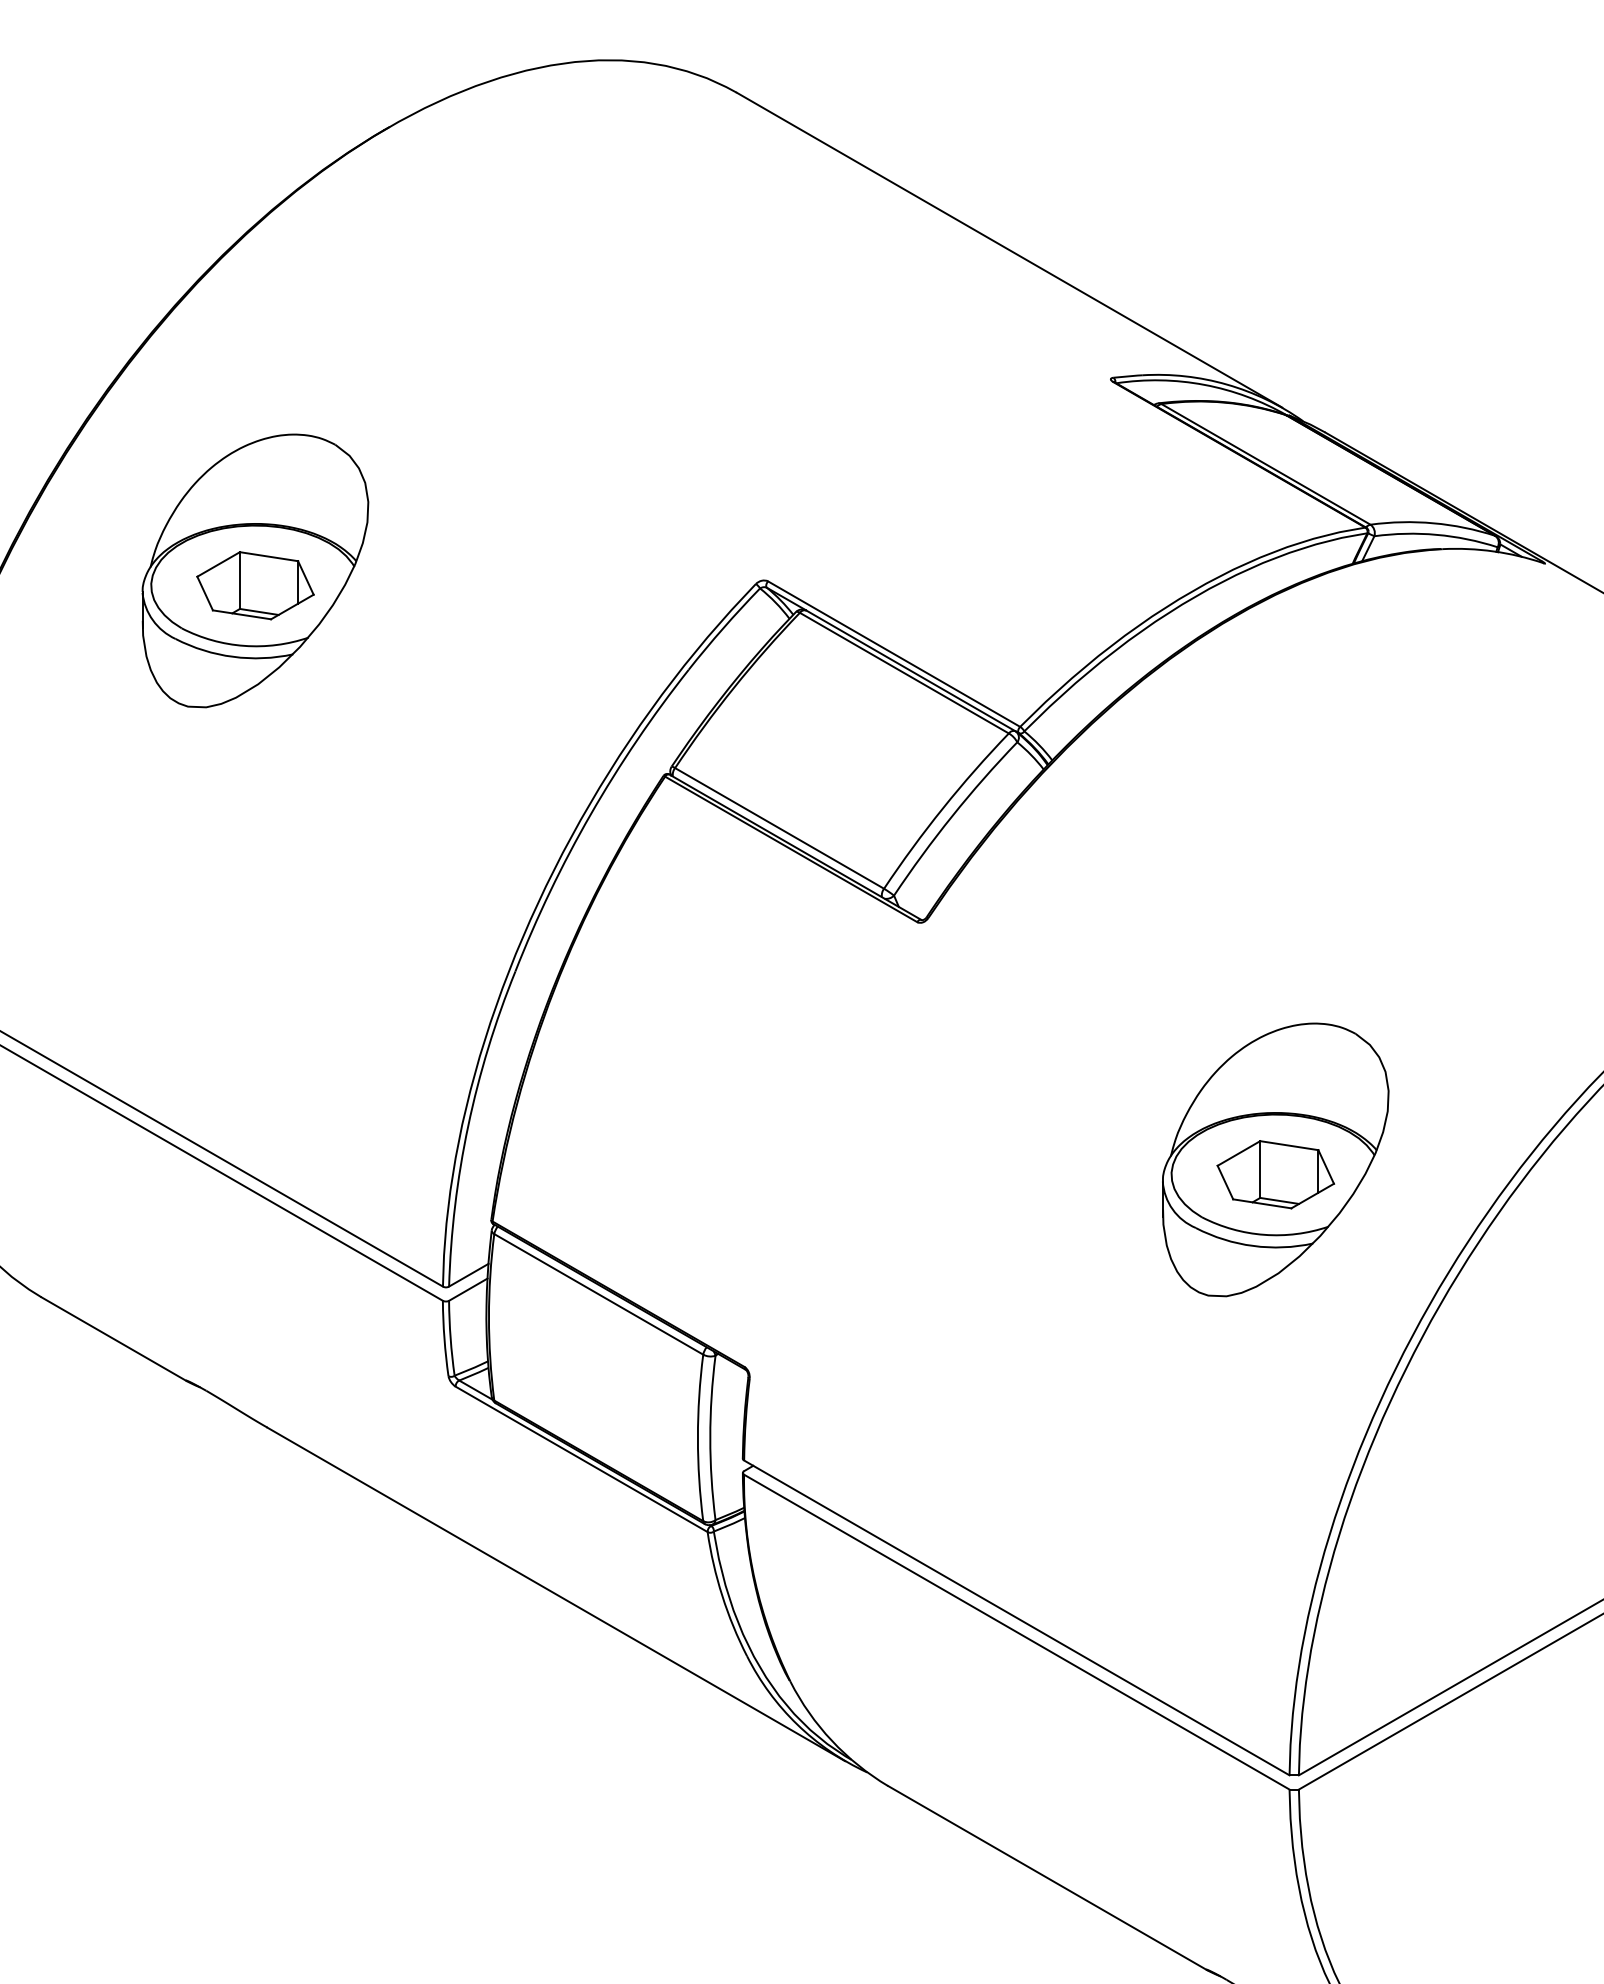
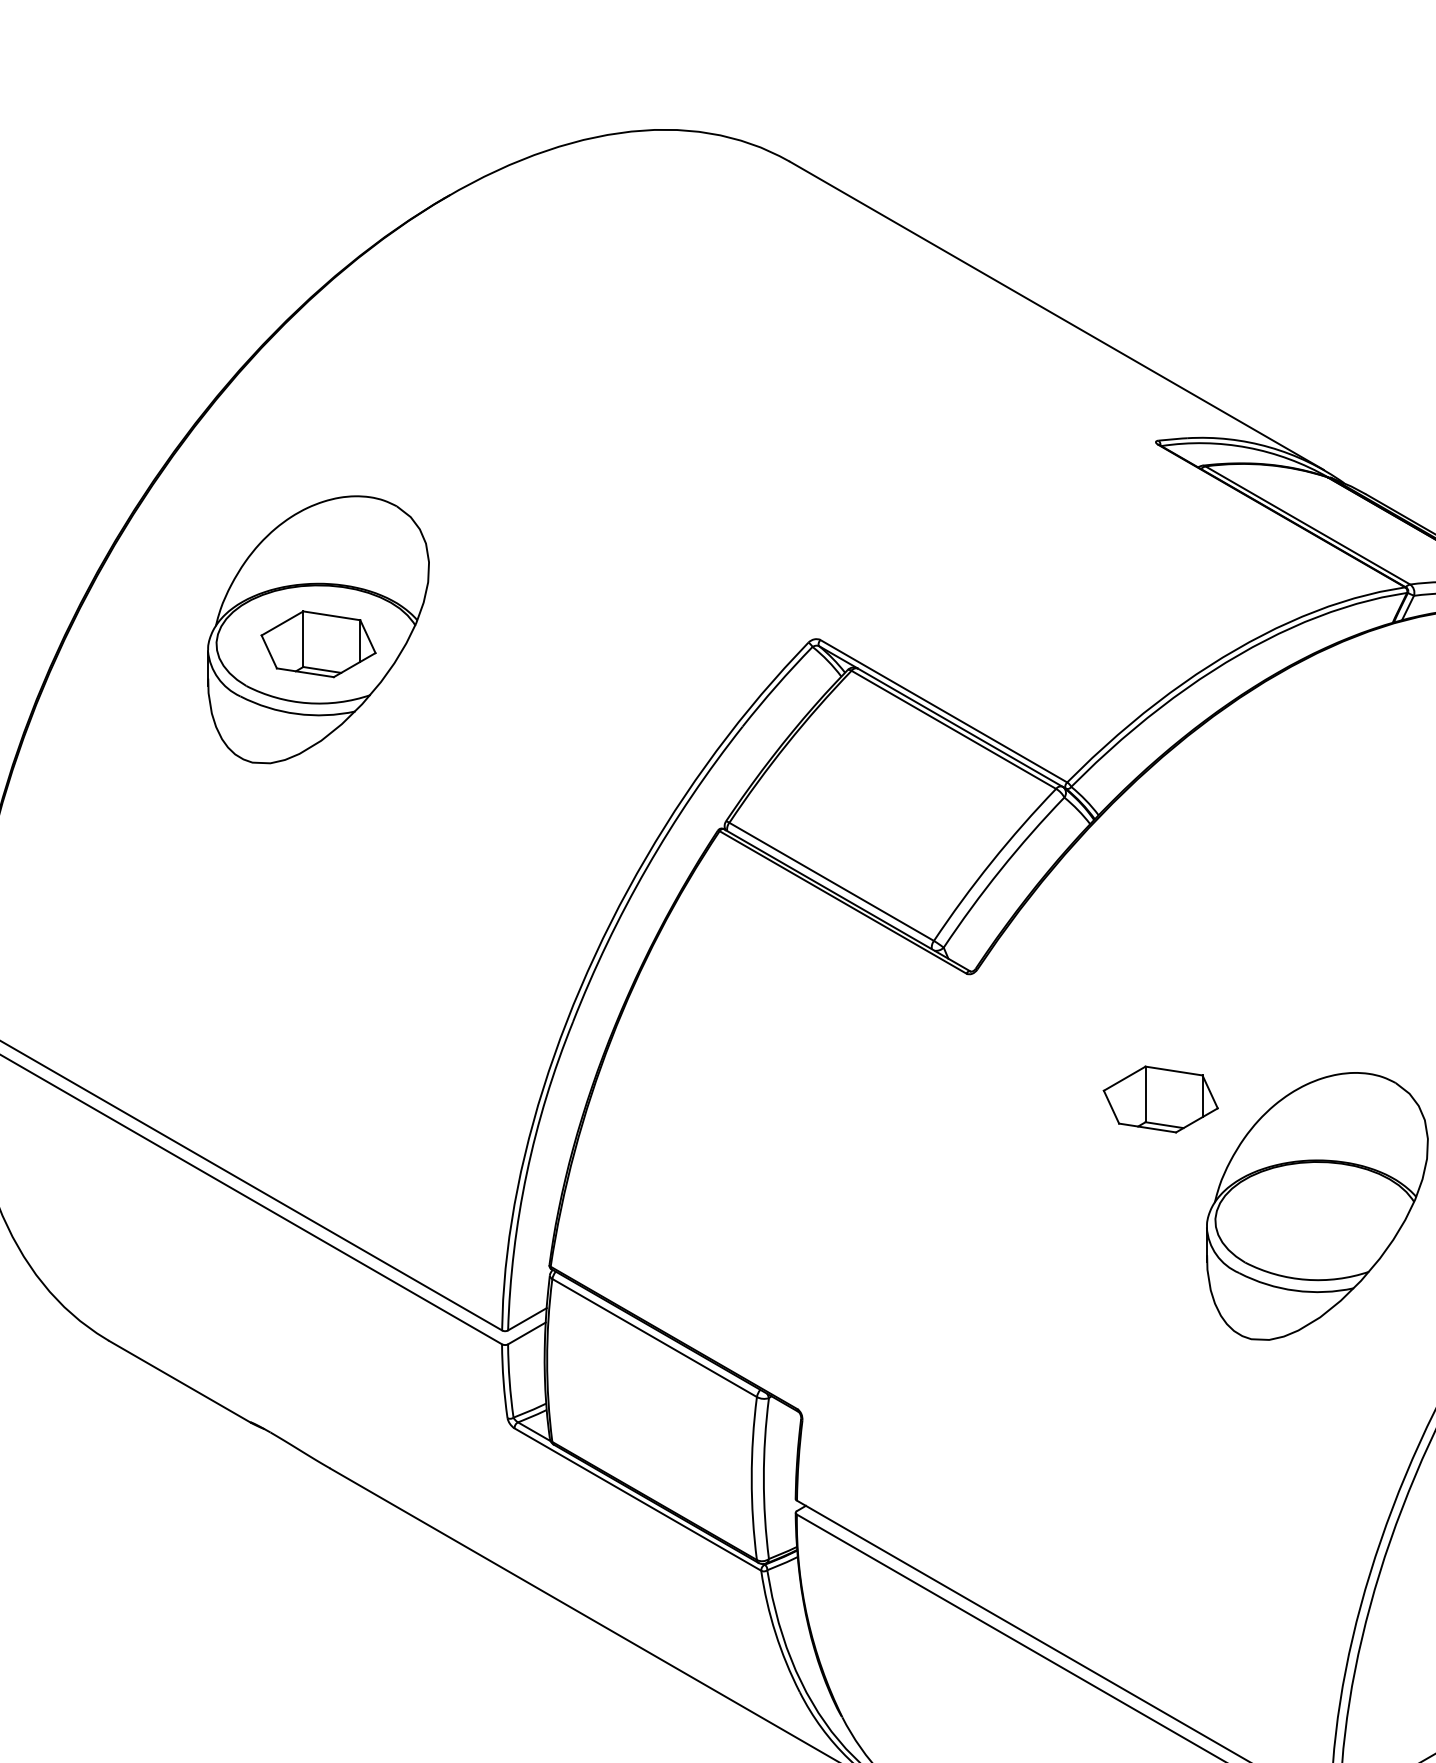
part: (1275, 1174) -> (1160, 1099), moved

